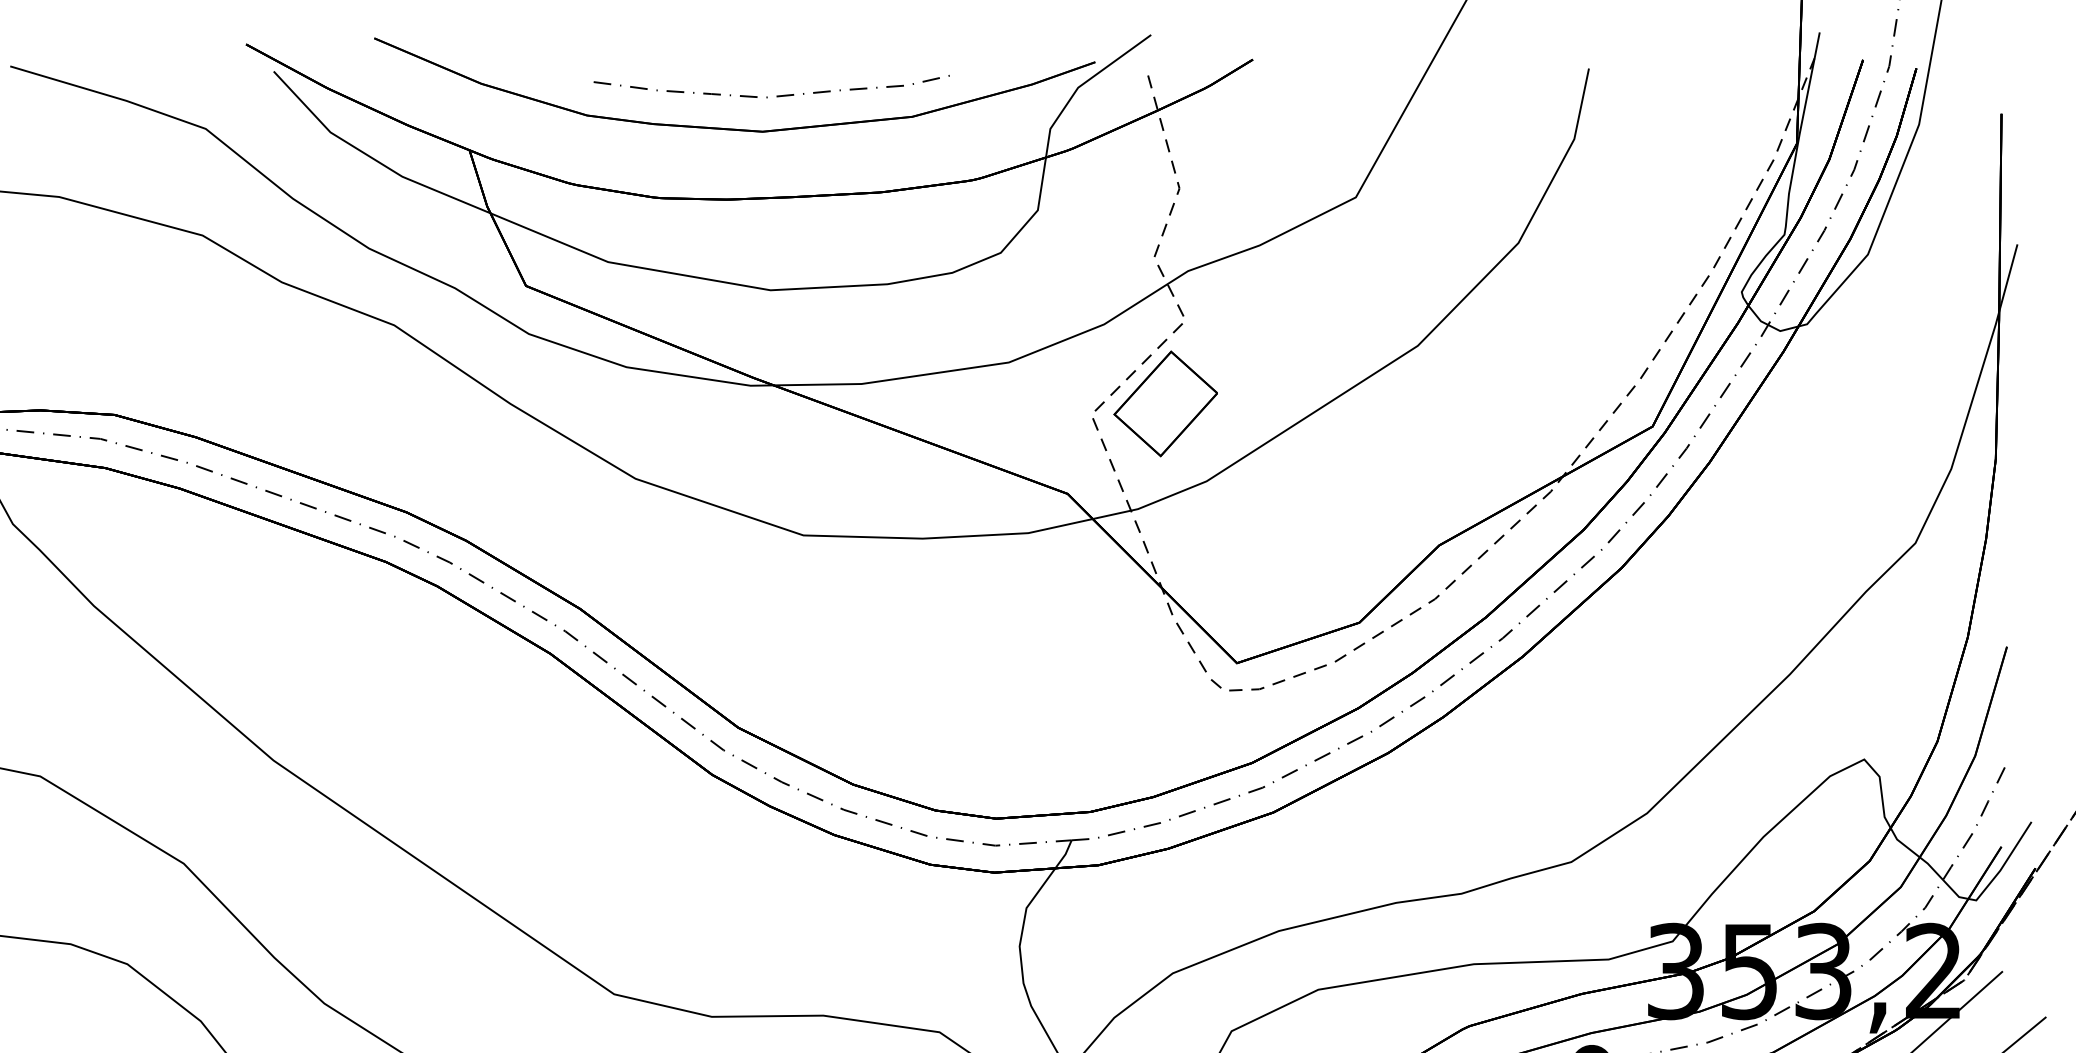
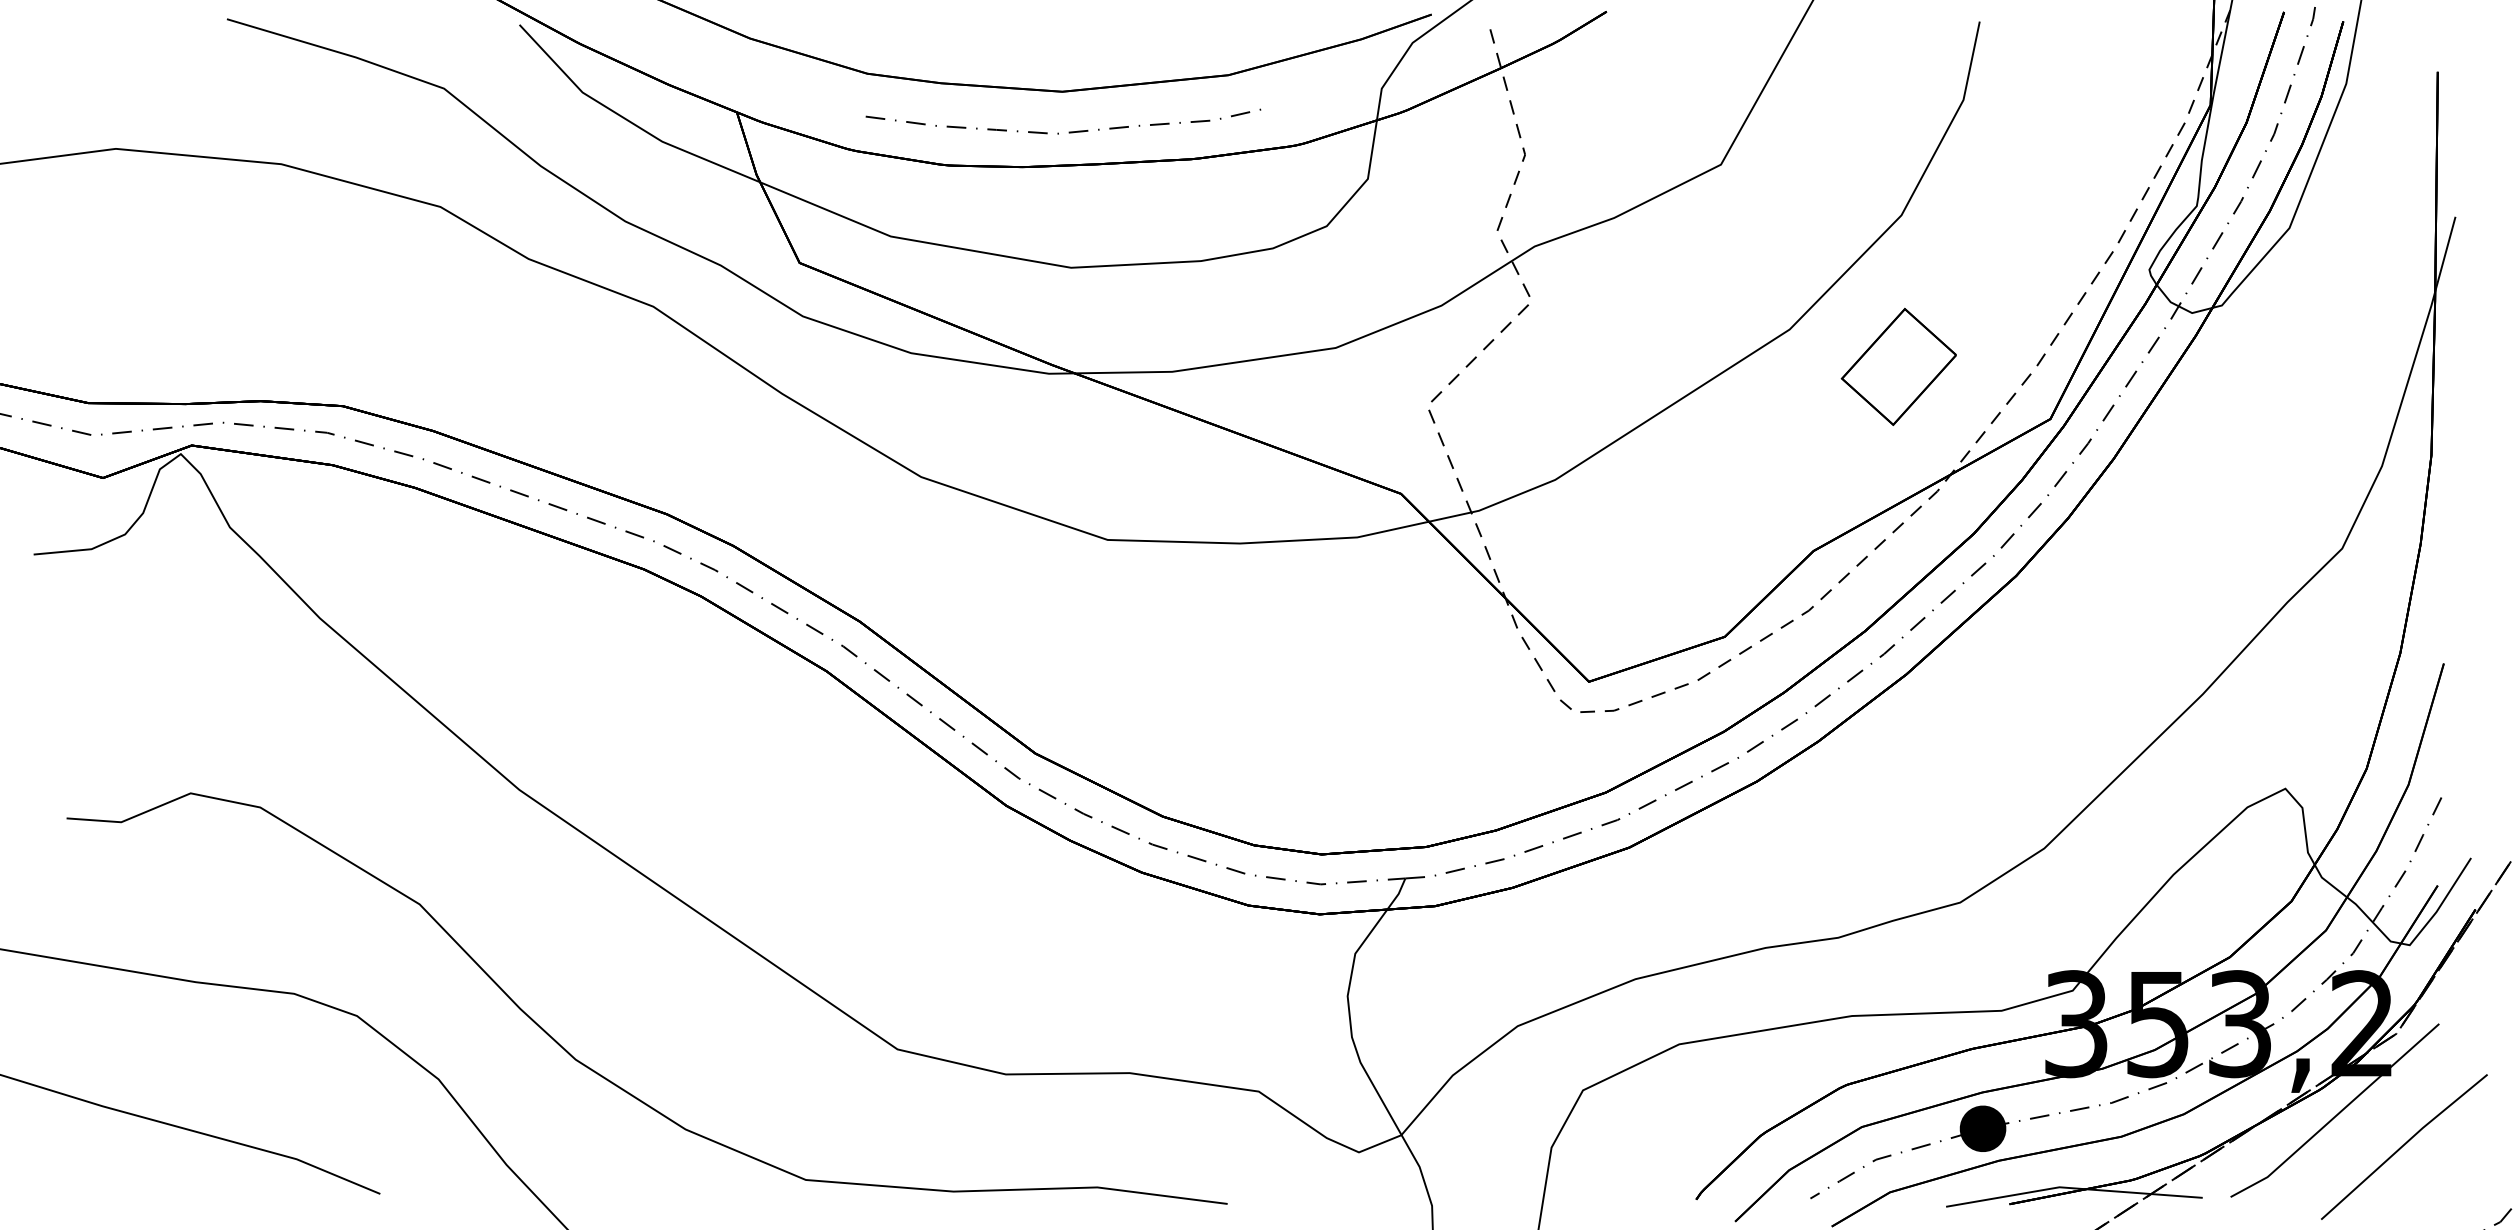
curve: (777, 95) -> (1069, 131), moved
part: (1165, 403) -> (1898, 366), moved

